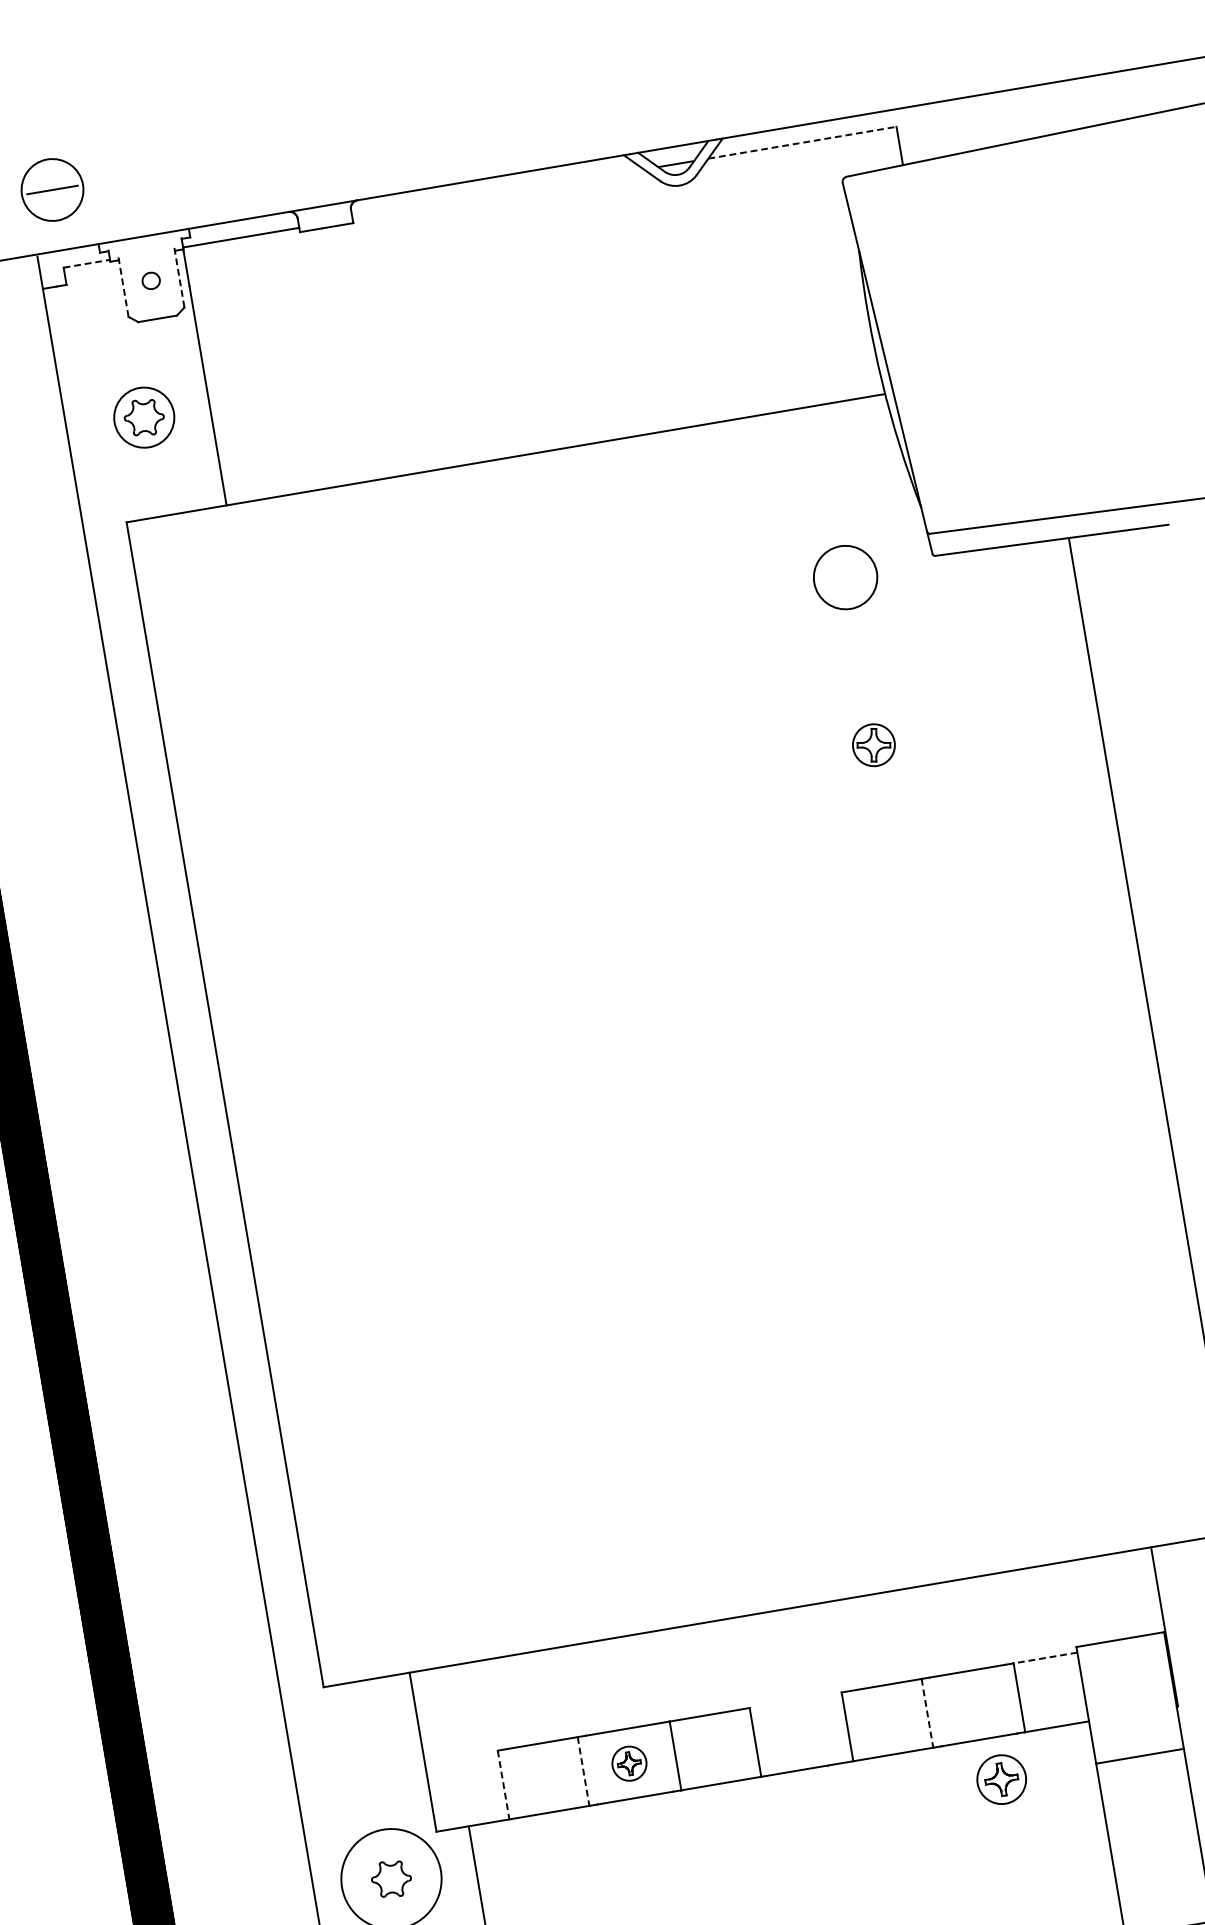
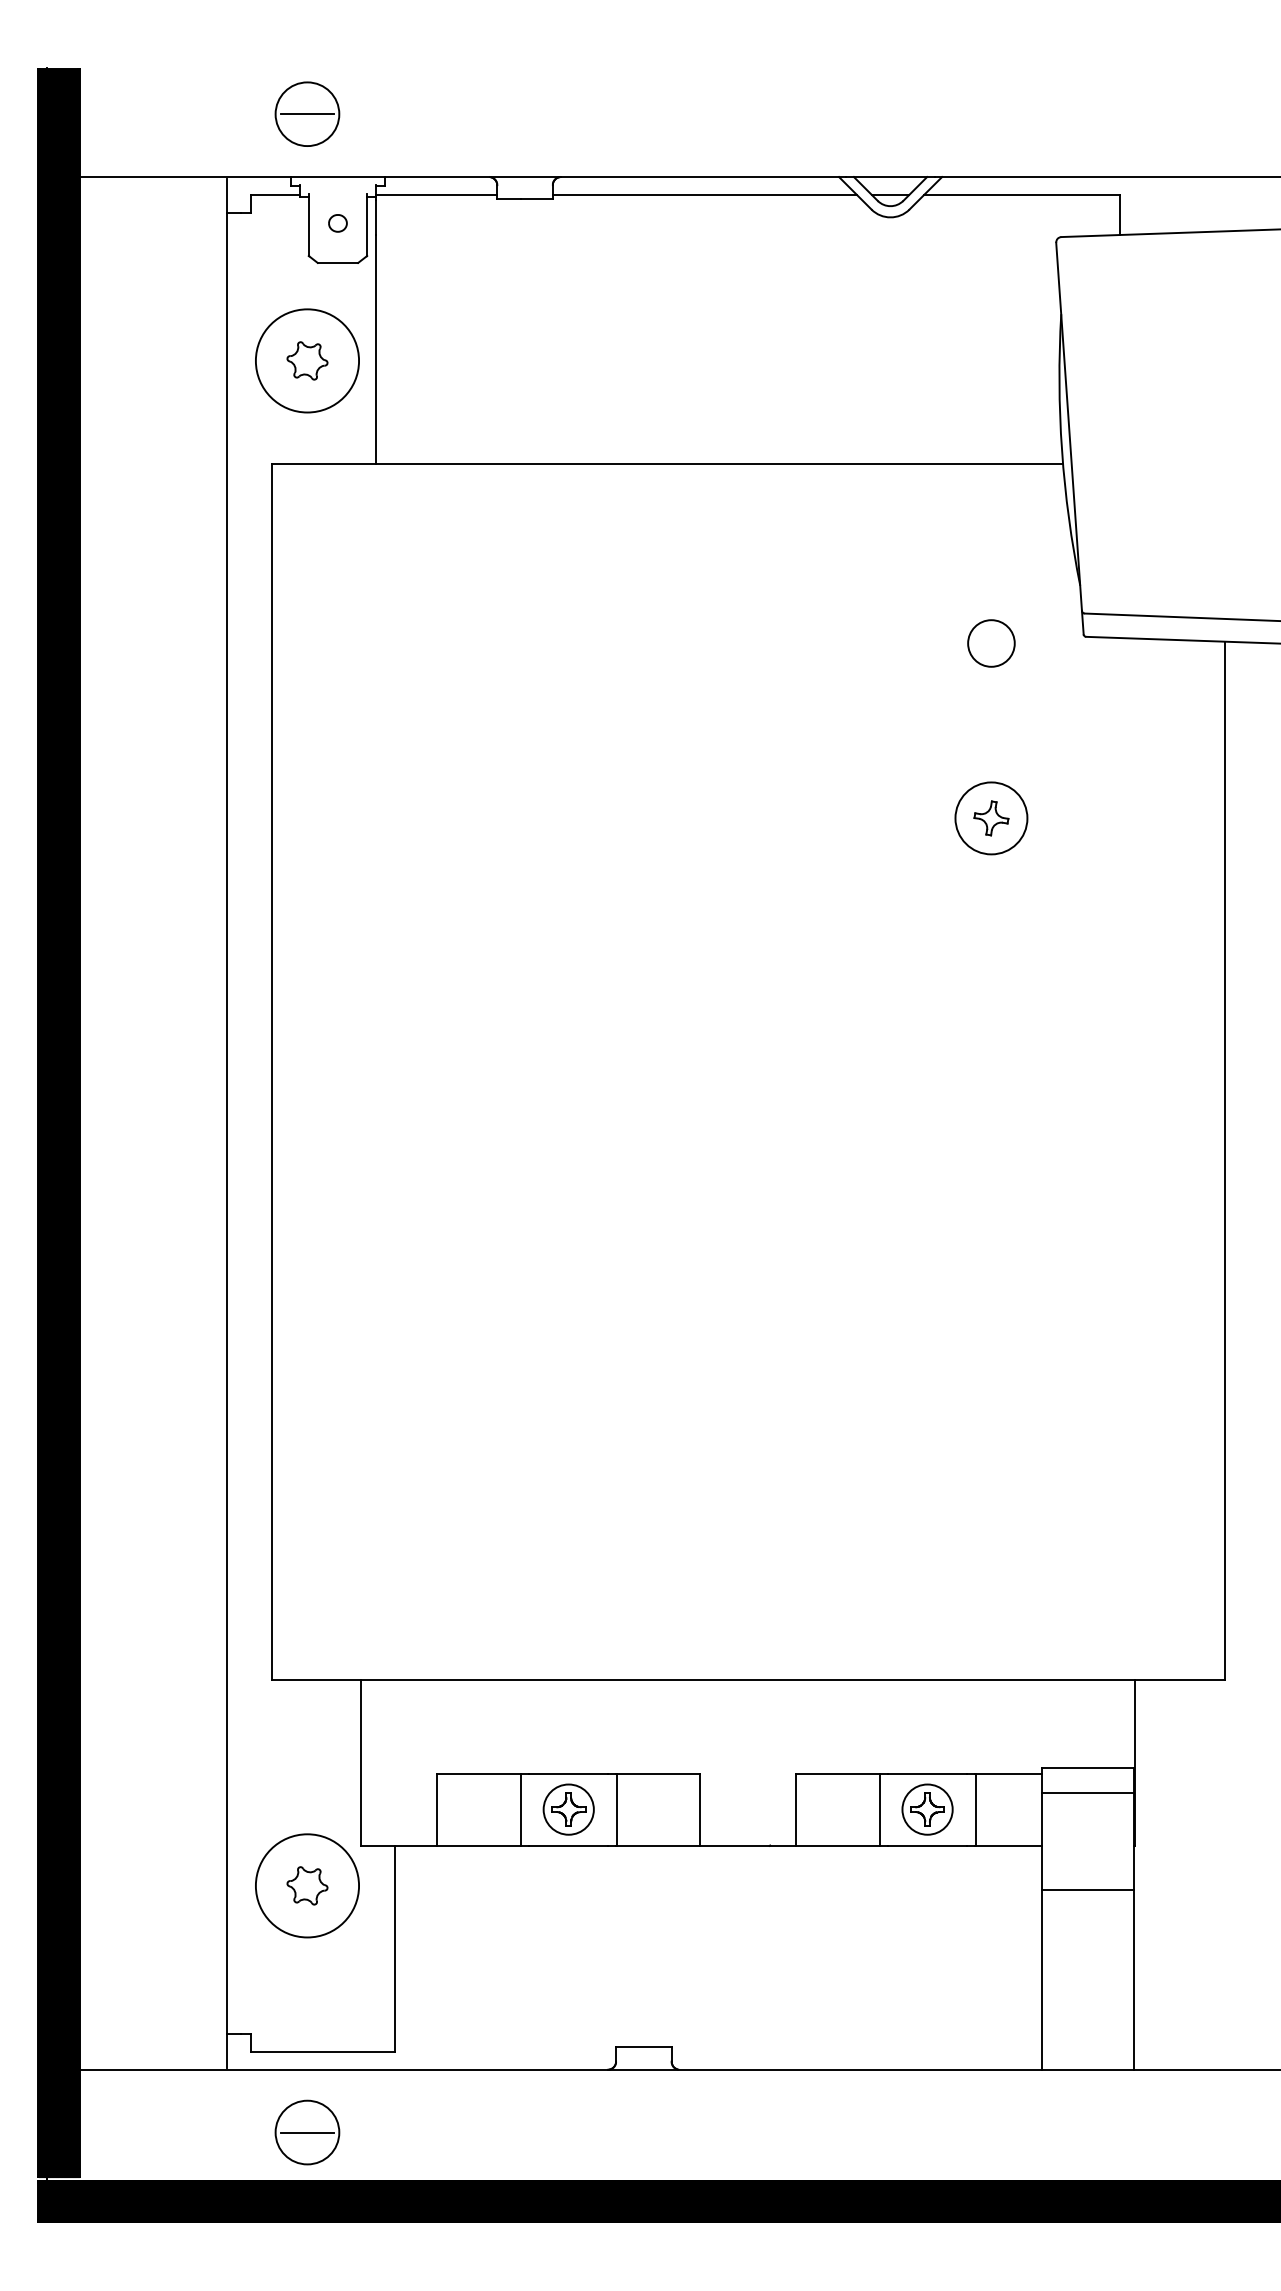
line: (802, 142) -> (1022, 194), dashed -> solid
part: (52, 189) -> (307, 113), moved
line: (497, 193) -> (704, 194), added
line: (87, 263) -> (276, 194), dashed -> solid
line: (179, 278) -> (367, 225), dashed -> solid
line: (123, 287) -> (308, 225), dashed -> solid
circle: (144, 417) -> (307, 360), size x1.67
circle: (845, 577) -> (991, 643), size x0.71
circle: (874, 745) -> (991, 818), size x1.67
line: (1045, 1657) -> (1008, 1773), dashed -> solid
line: (1123, 1663) -> (1087, 1792), added
line: (927, 1713) -> (879, 1809), dashed -> solid
part: (629, 1763) -> (568, 1809), size x1.43
line: (583, 1771) -> (520, 1809), dashed -> solid
part: (1001, 1779) -> (927, 1809), moved
line: (503, 1784) -> (437, 1809), dashed -> solid

